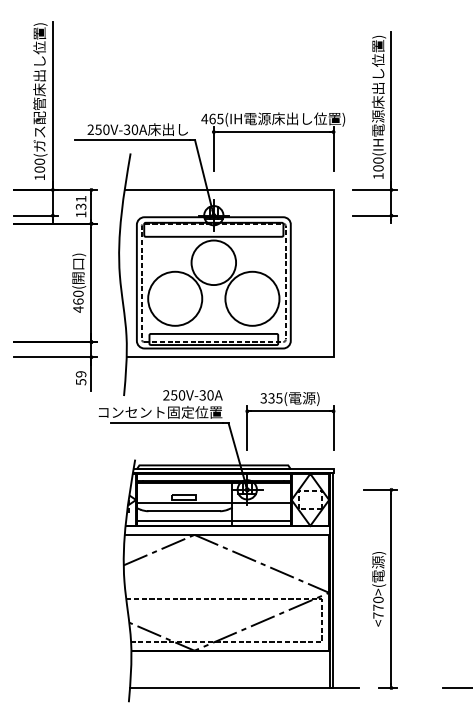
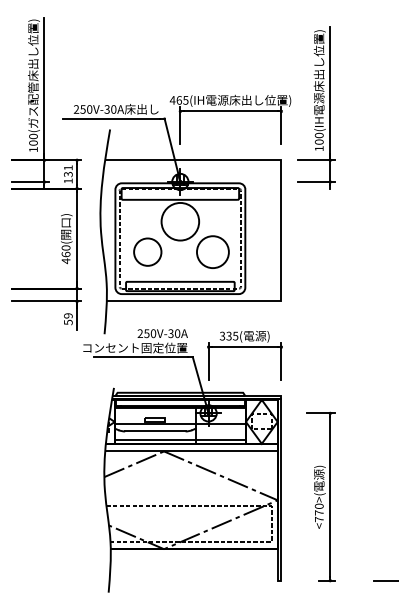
circle: (174, 298) -> (147, 251), size x0.6
circle: (251, 298) -> (212, 251), size x0.7
line: (244, 687) -> (206, 580), removed

